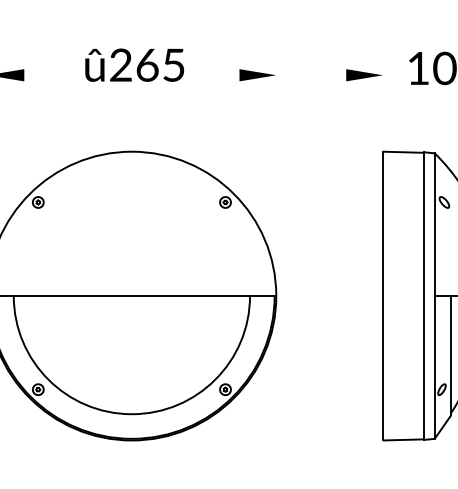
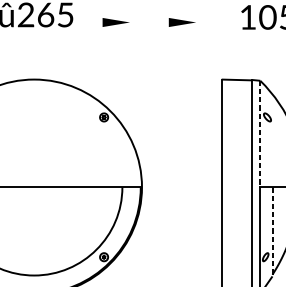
part: (257, 75) -> (116, 22), moved
part: (364, 75) -> (182, 22), moved
line: (434, 225) -> (260, 134), solid -> dashed
line: (451, 355) -> (272, 231), solid -> dashed

